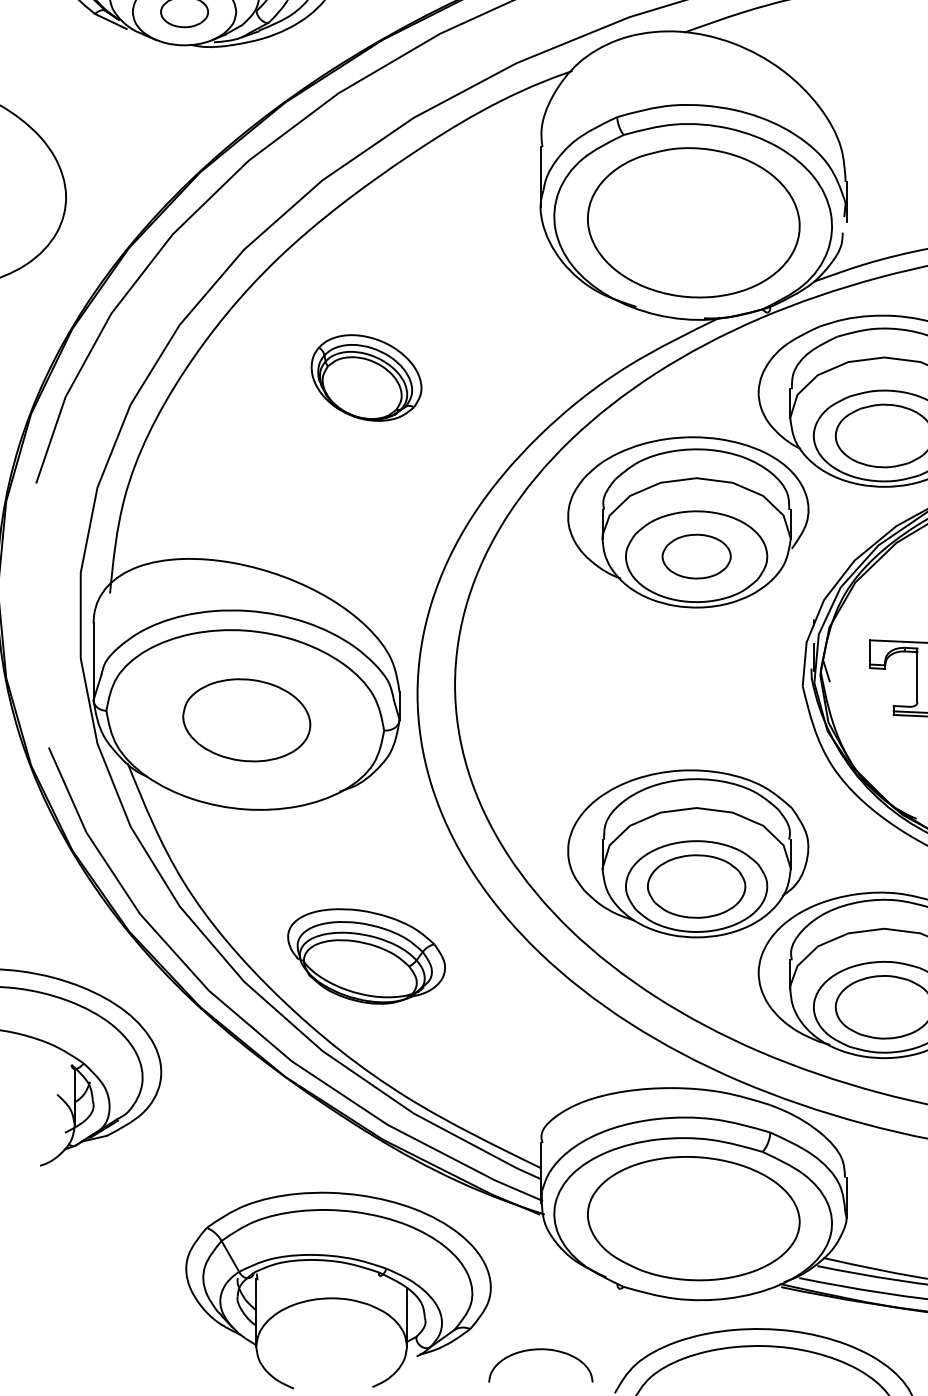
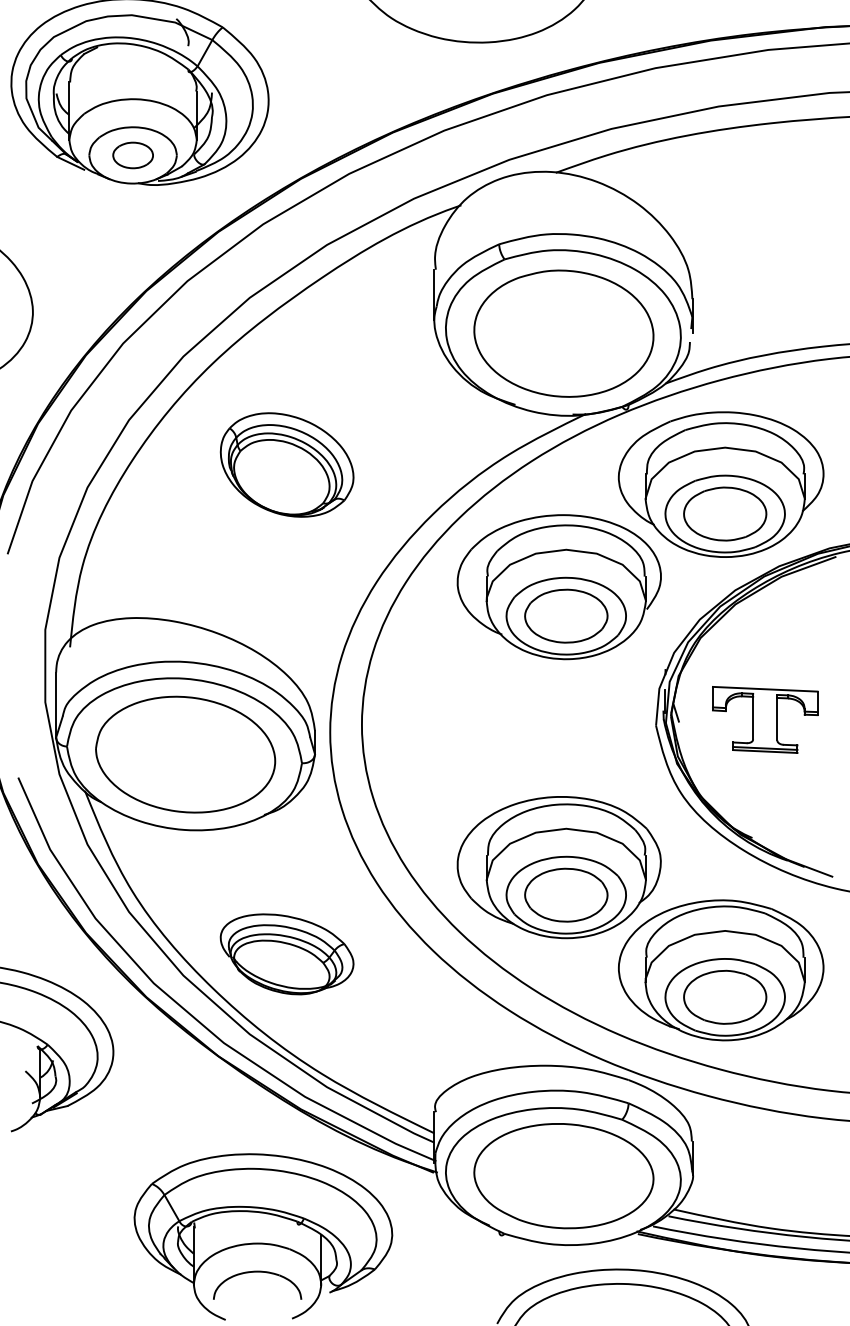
part: (365, 377) -> (286, 464), size x1.43
part: (696, 555) -> (566, 615), size x1.43
part: (246, 720) -> (185, 754), size x1.67
part: (540, 1350) -> (257, 1272), moved

